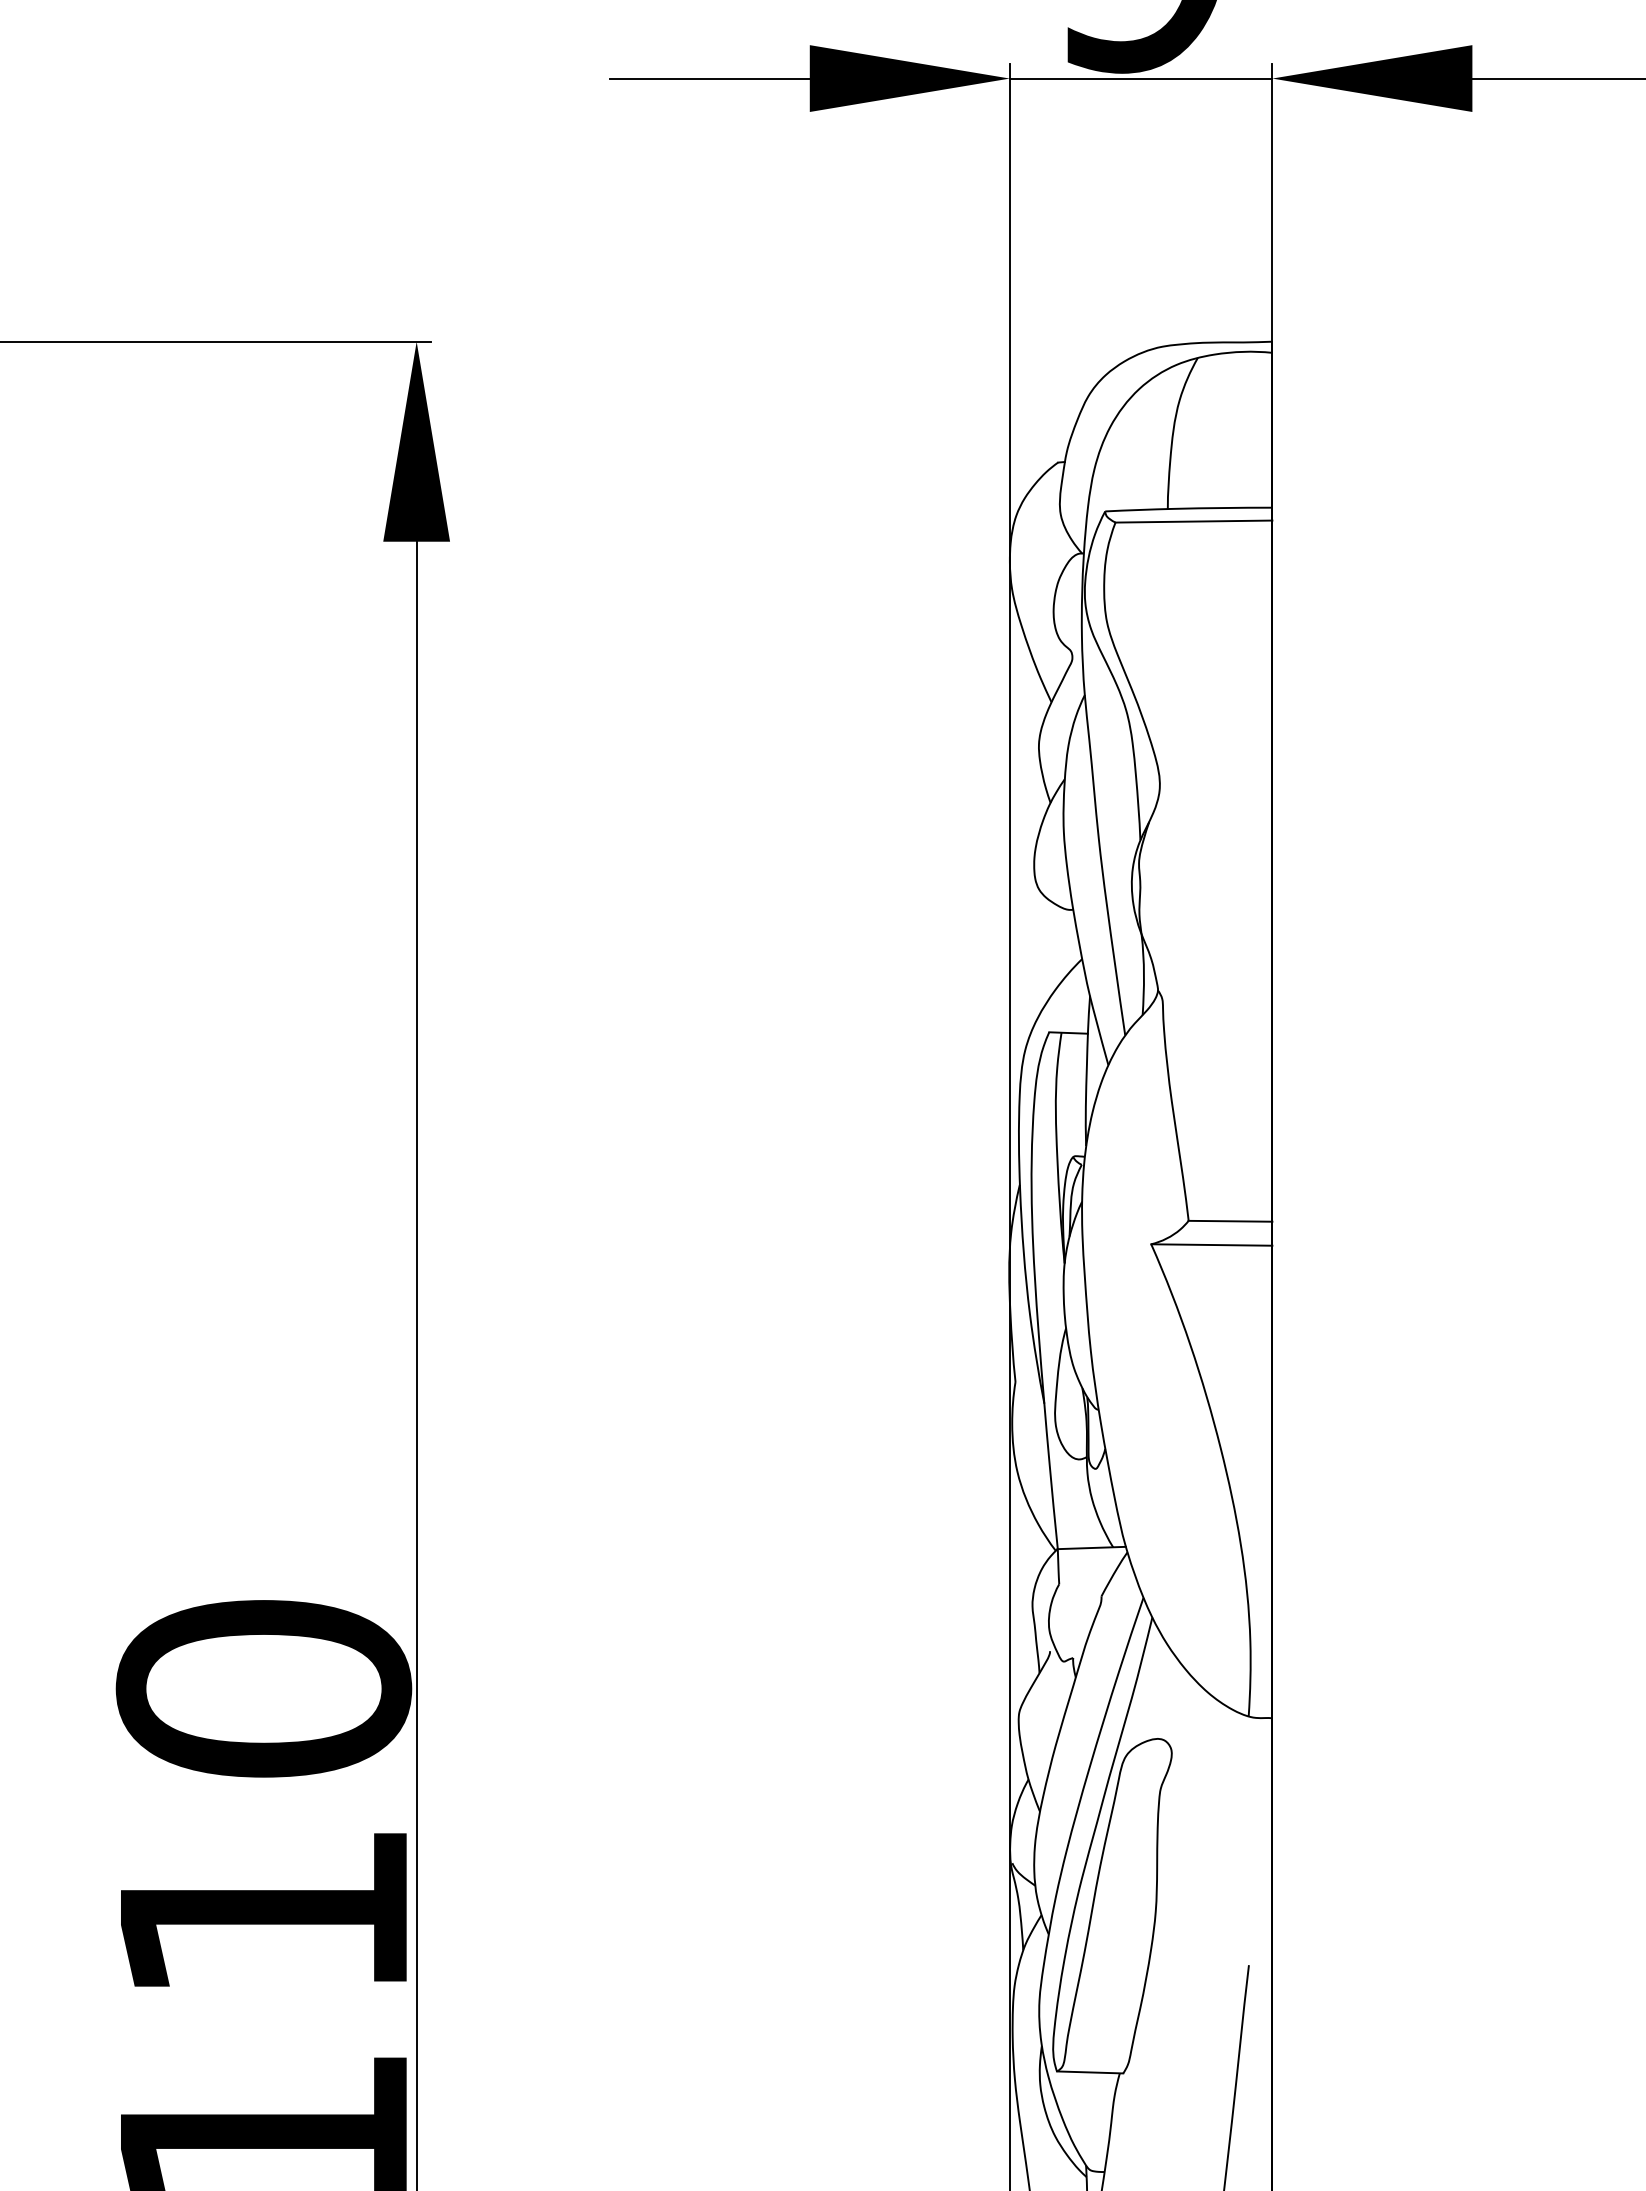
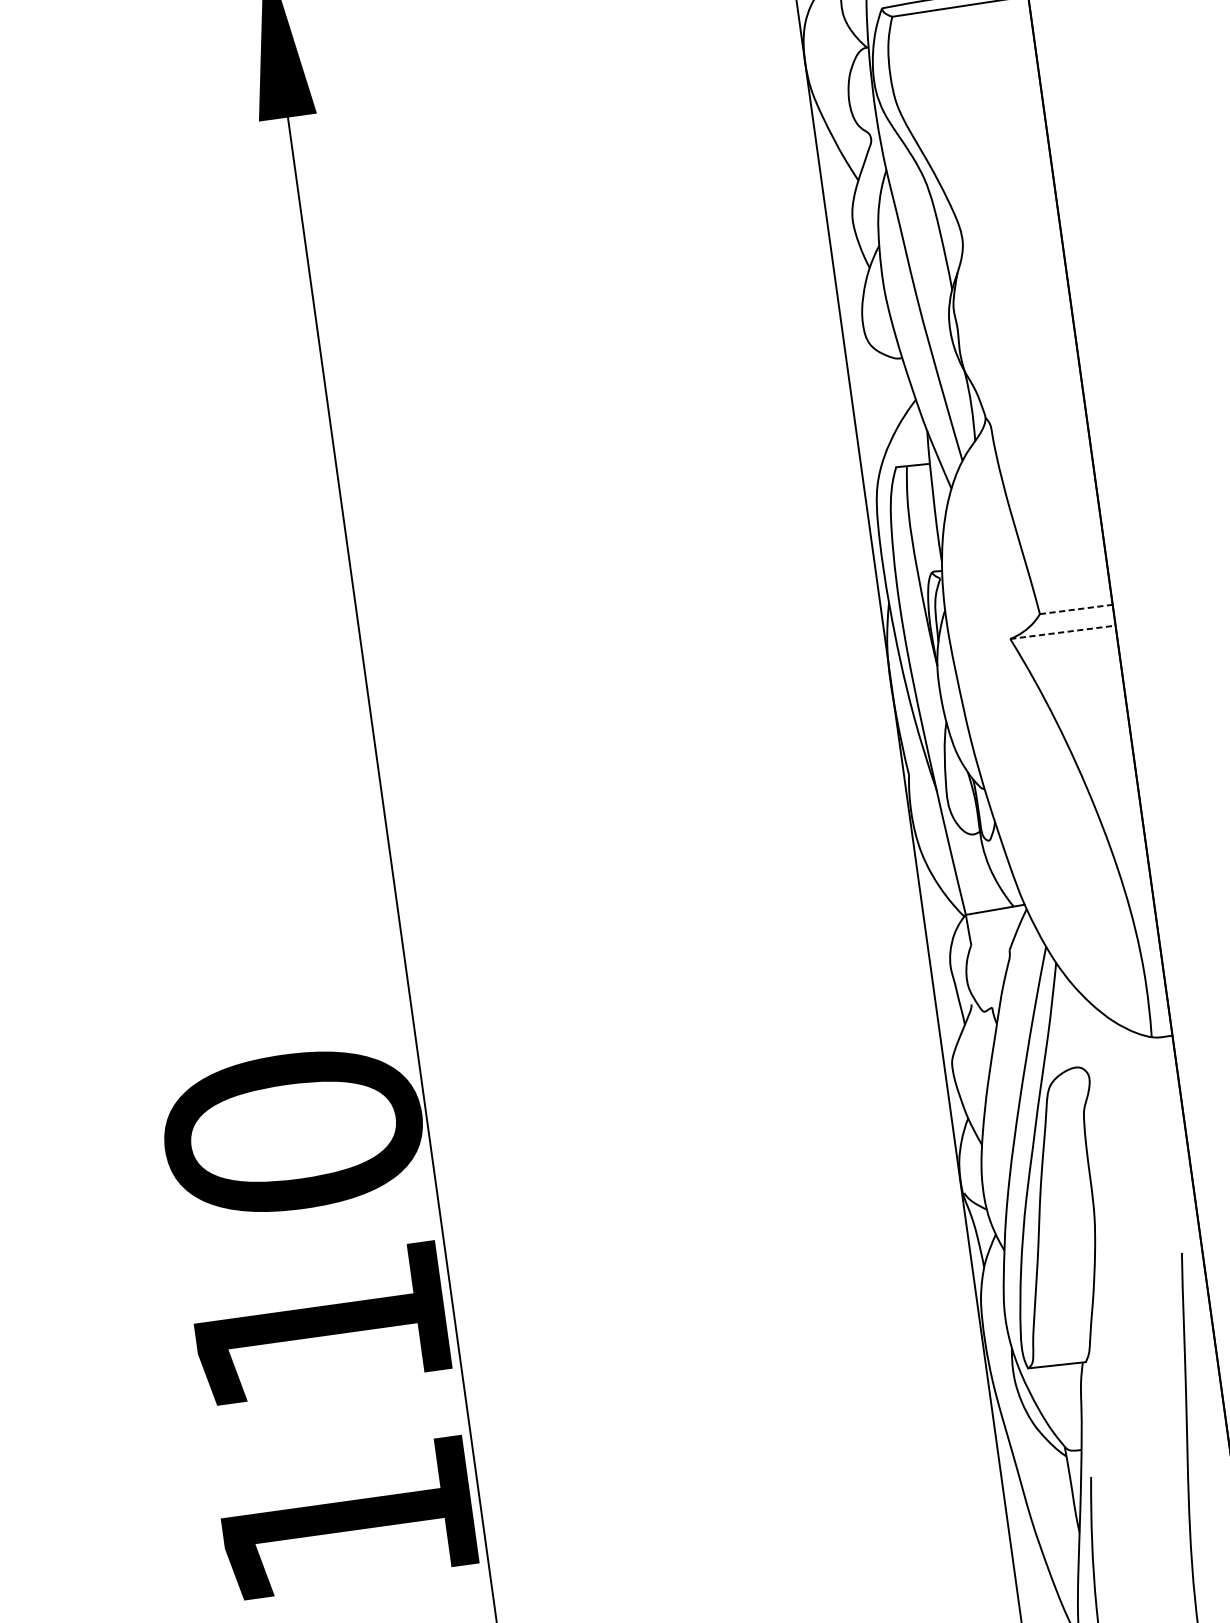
line: (1230, 1221) -> (1076, 609), solid -> dashed
line: (1211, 1245) -> (1062, 632), solid -> dashed

